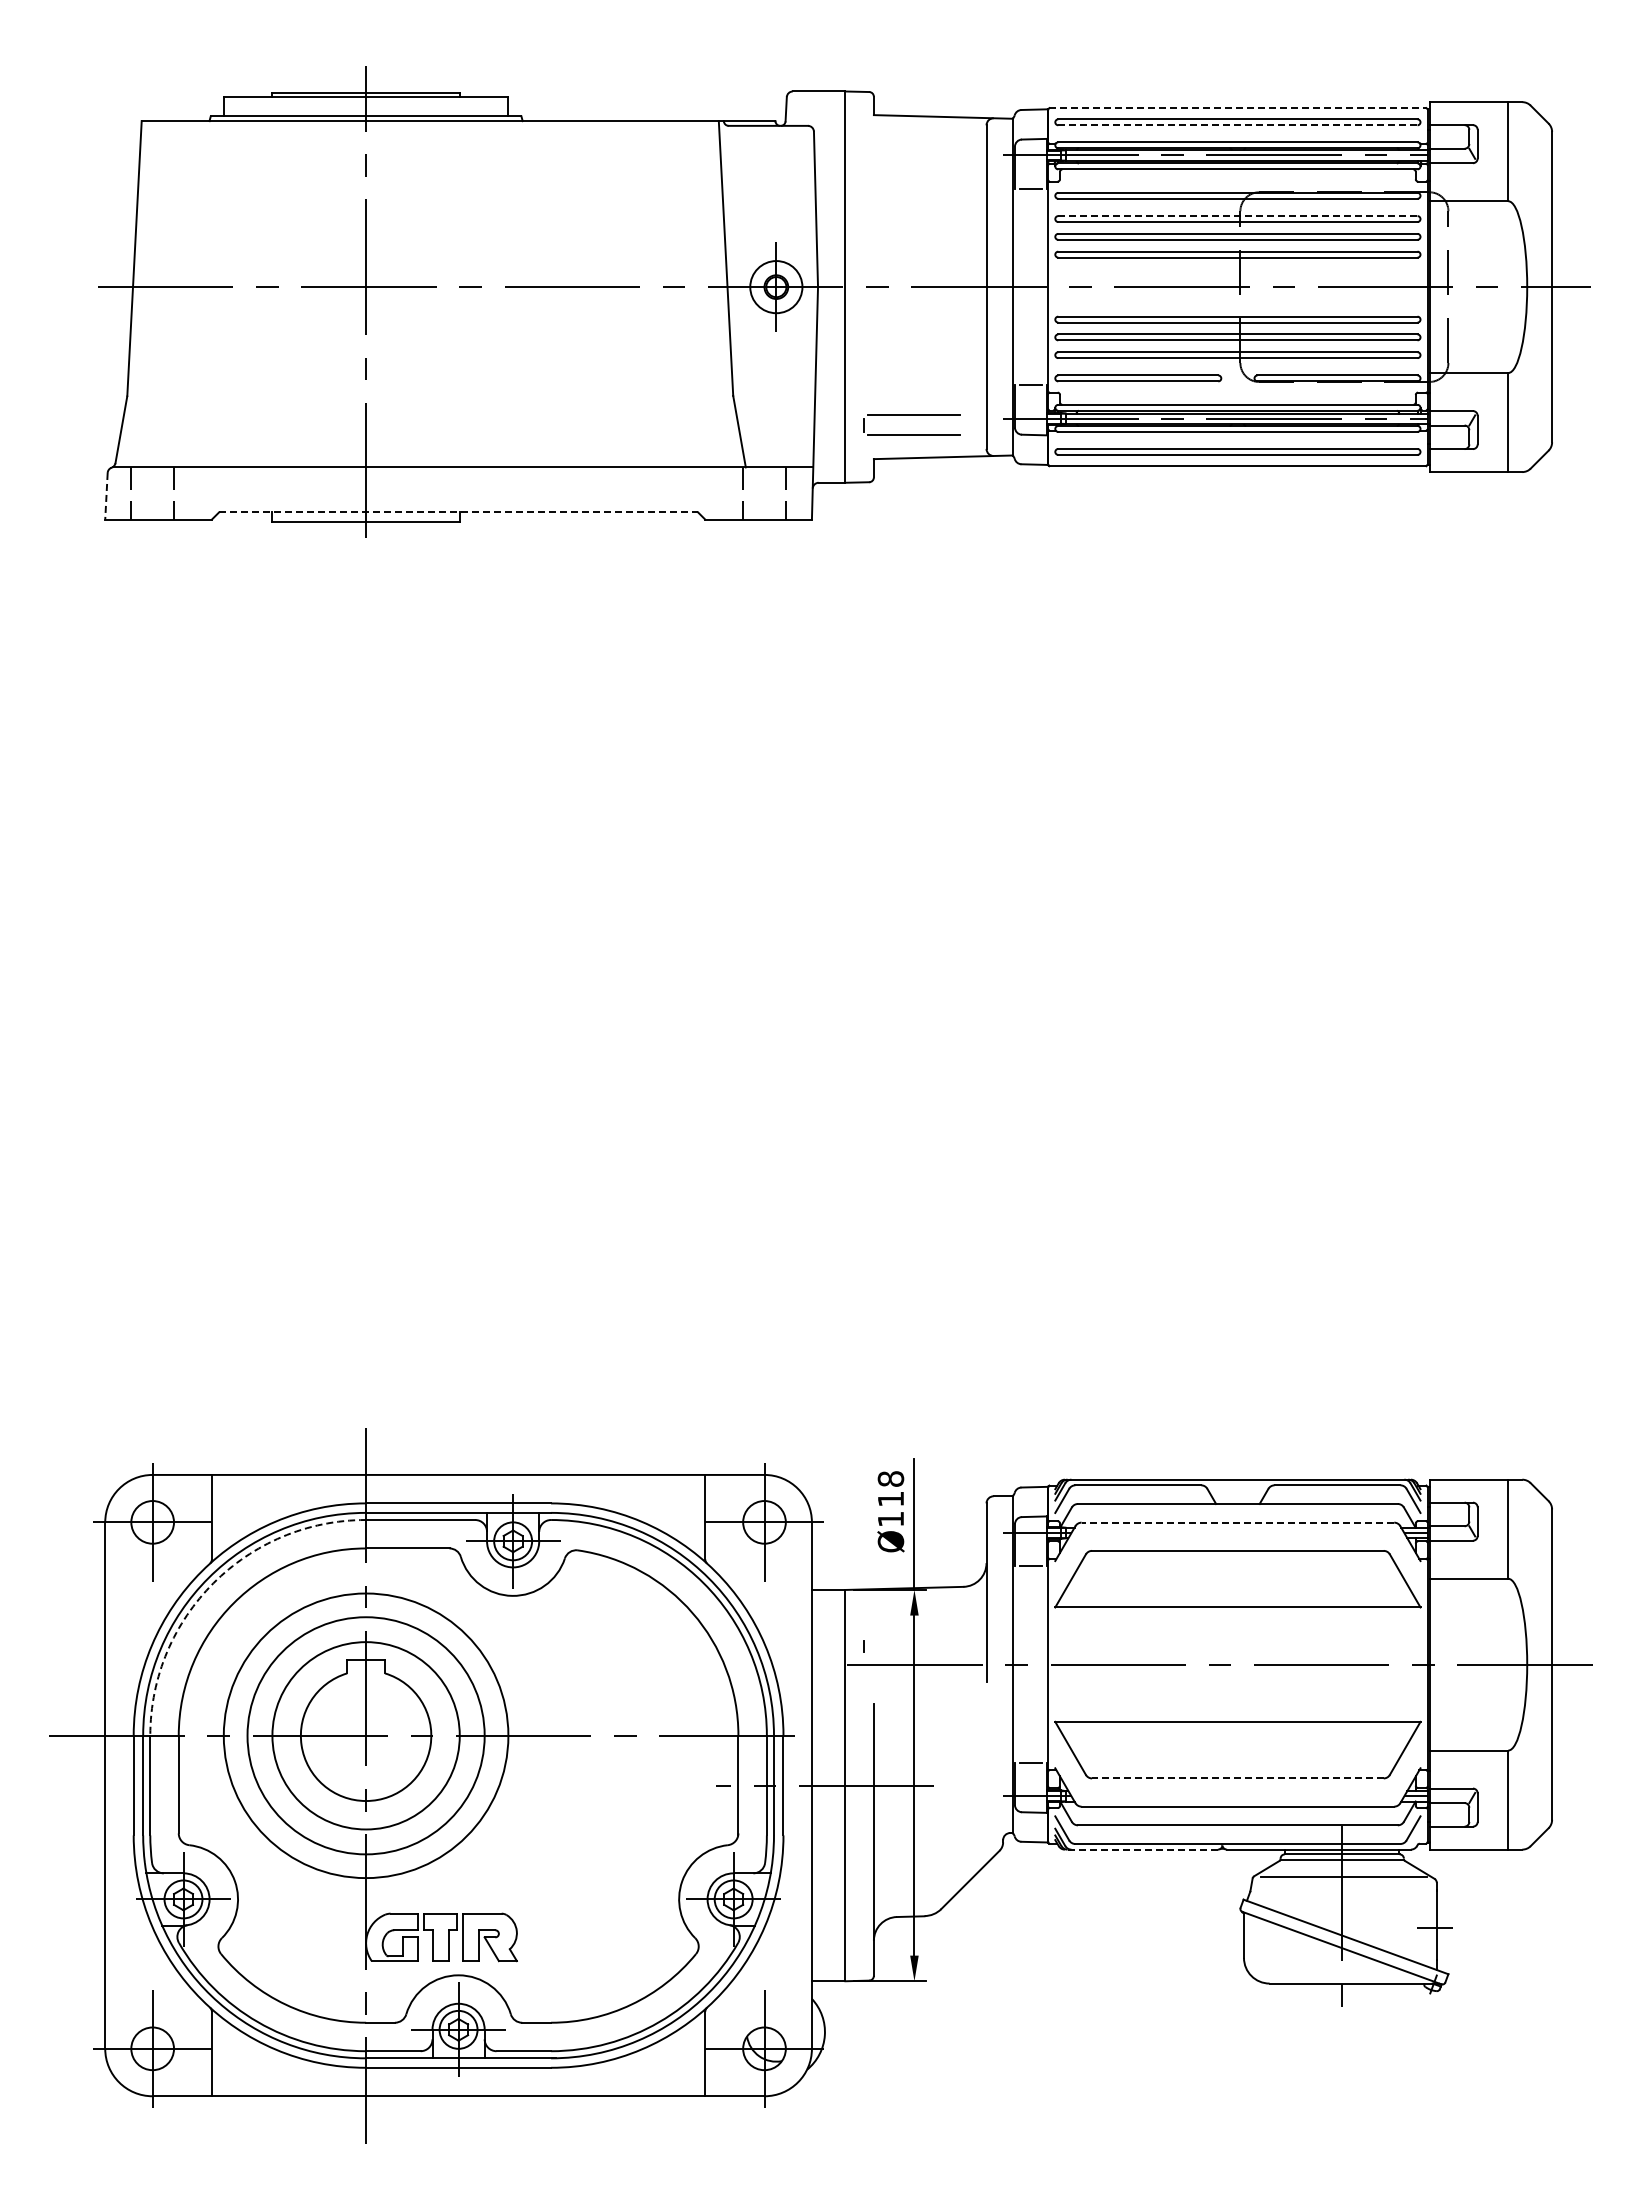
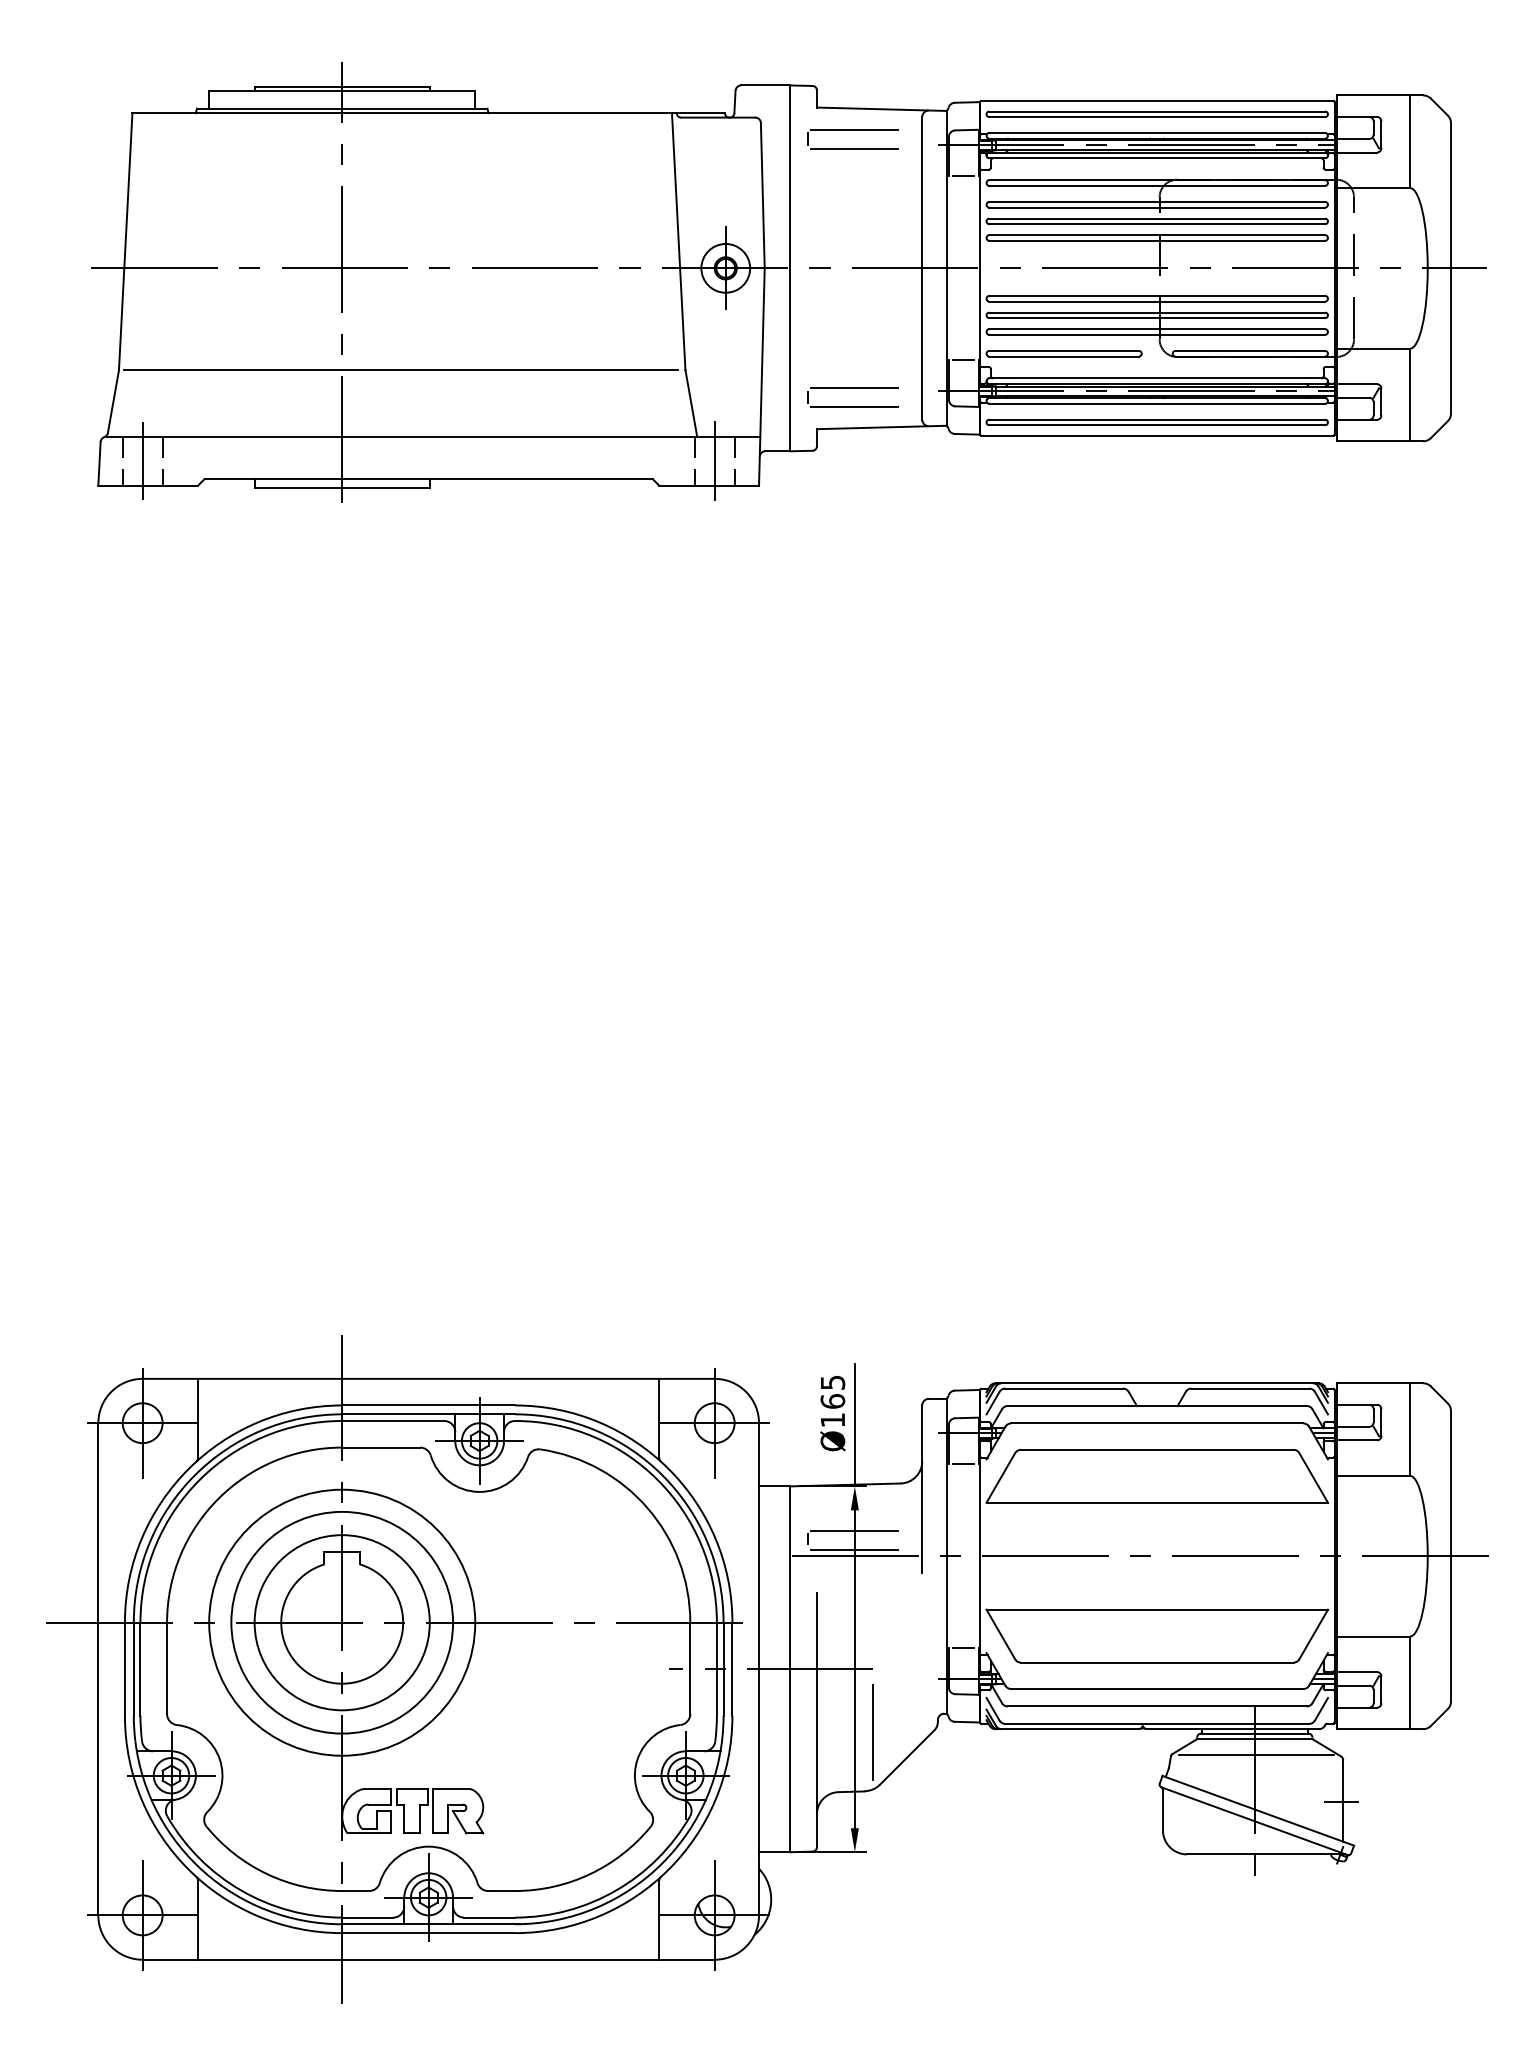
line: (1237, 108) -> (1156, 101), dashed -> solid
line: (1237, 125) -> (1156, 117), dashed -> solid
part: (911, 139) -> (852, 130), added
line: (1237, 216) -> (1156, 202), dashed -> solid
line: (428, 395) -> (400, 369), added
line: (152, 492) -> (142, 460), added
line: (764, 492) -> (714, 460), added
line: (106, 496) -> (99, 464), dashed -> solid
line: (458, 512) -> (428, 479), dashed -> solid
text: (890, 1488) -> (832, 1391), Ø118 -> Ø165
line: (1237, 1522) -> (1156, 1423), dashed -> solid
arc: (213, 1583) -> (199, 1480), dashed -> solid
line: (913, 1637) -> (853, 1530), added
line: (913, 1657) -> (853, 1549), added
line: (1237, 1778) -> (1156, 1662), dashed -> solid
line: (1141, 1849) -> (1067, 1729), dashed -> solid
line: (934, 1852) -> (873, 1731), added

